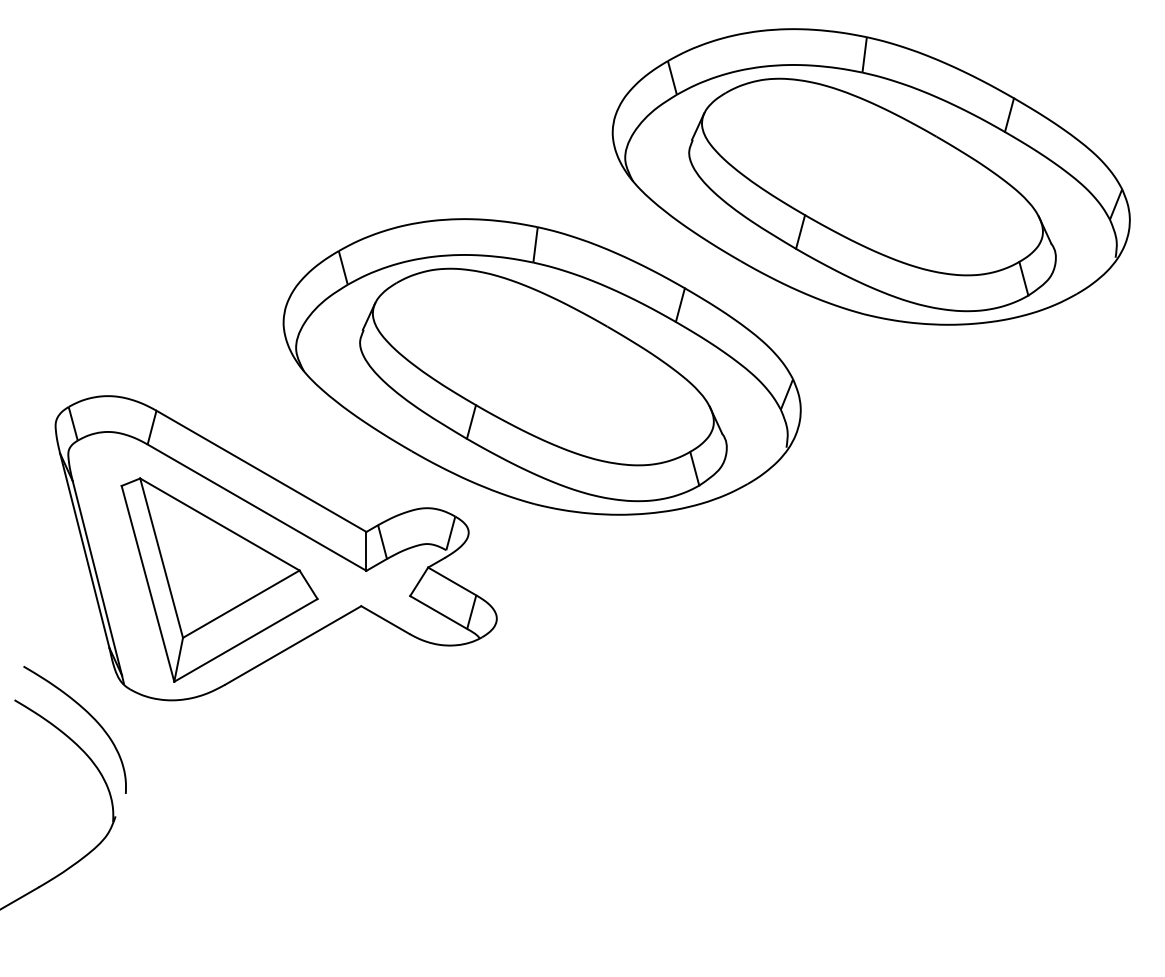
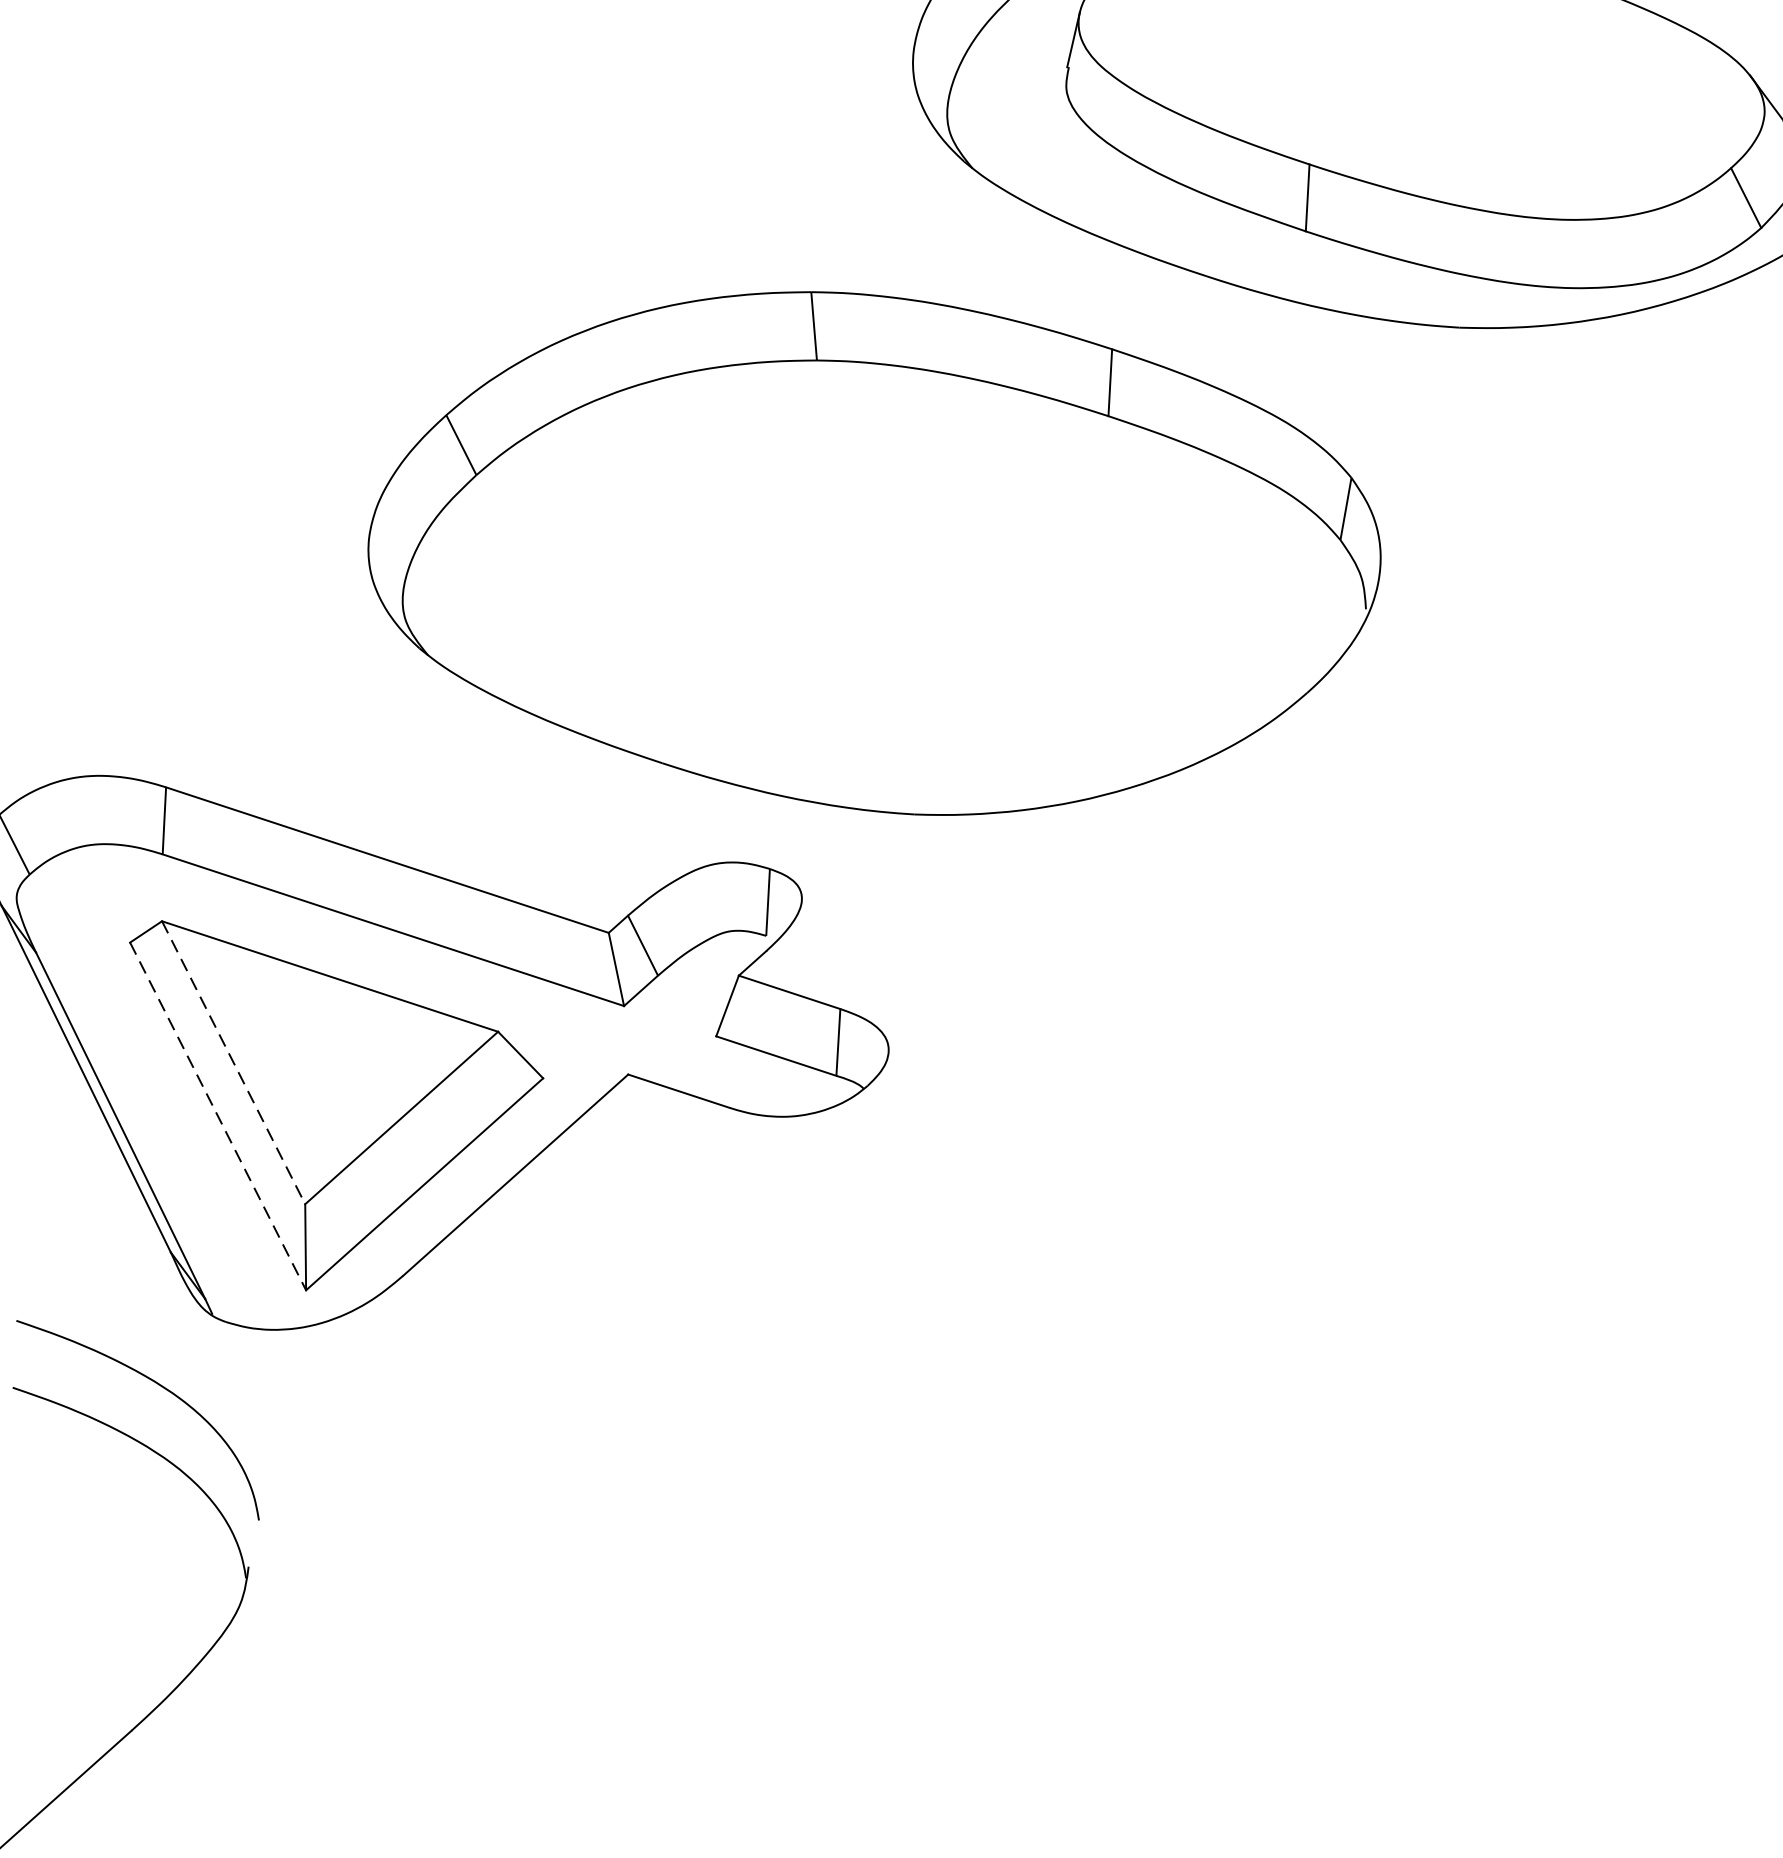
part: (543, 384) -> (883, 585), removed
line: (161, 558) -> (233, 1063), solid -> dashed
line: (148, 584) -> (219, 1117), solid -> dashed

